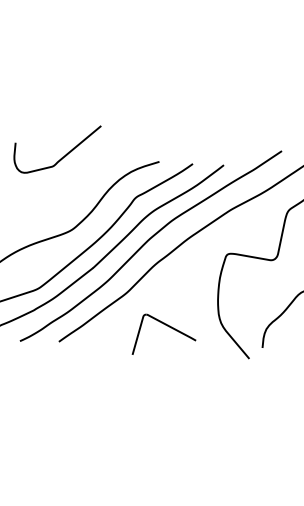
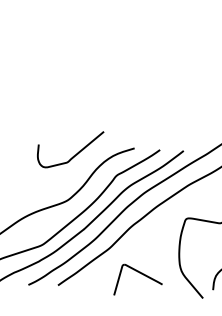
curve: (61, 157) -> (73, 155), moved

